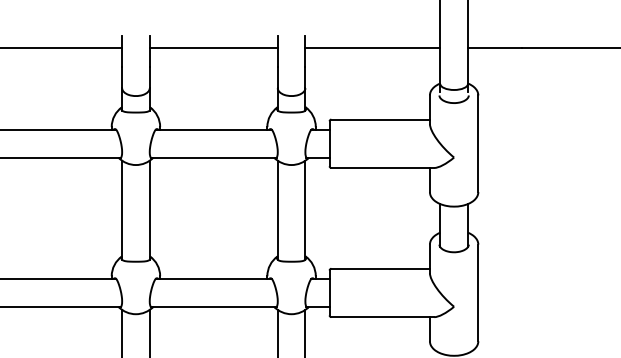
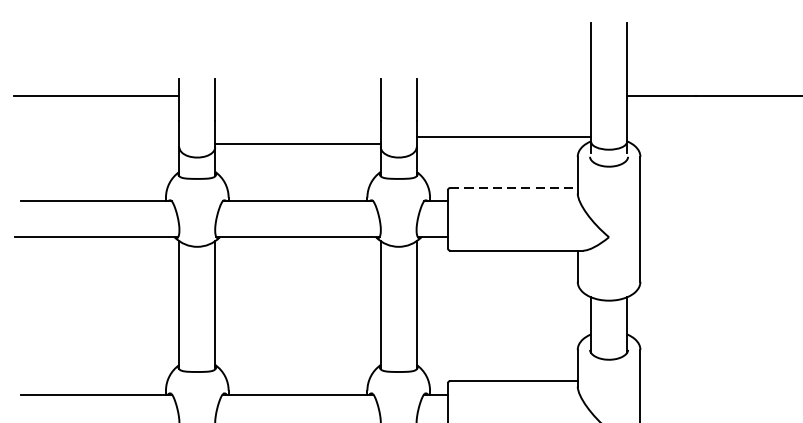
line: (213, 48) -> (297, 143), moved
line: (372, 48) -> (503, 137), moved
line: (381, 119) -> (515, 187), solid -> dashed

